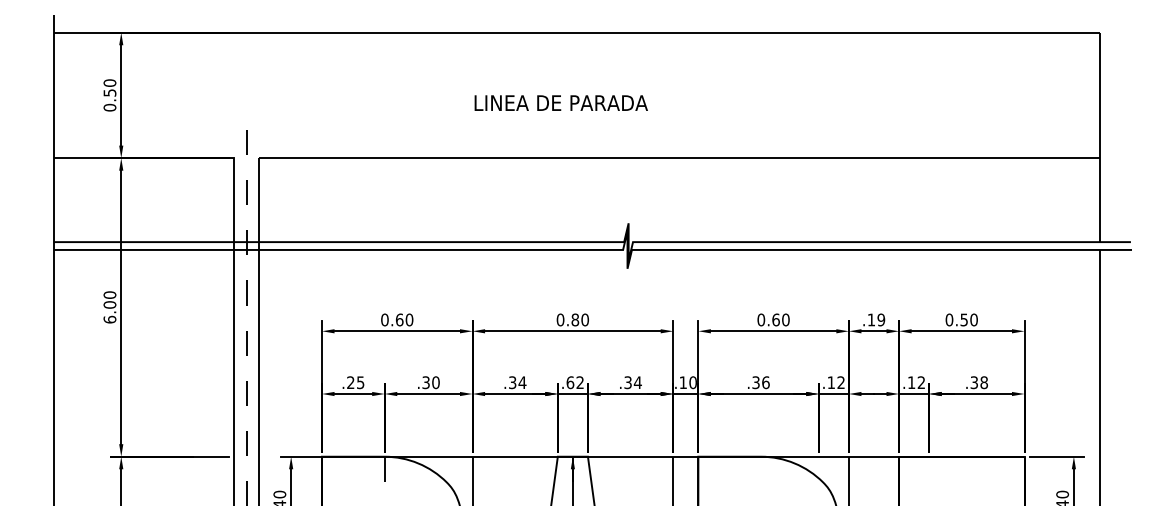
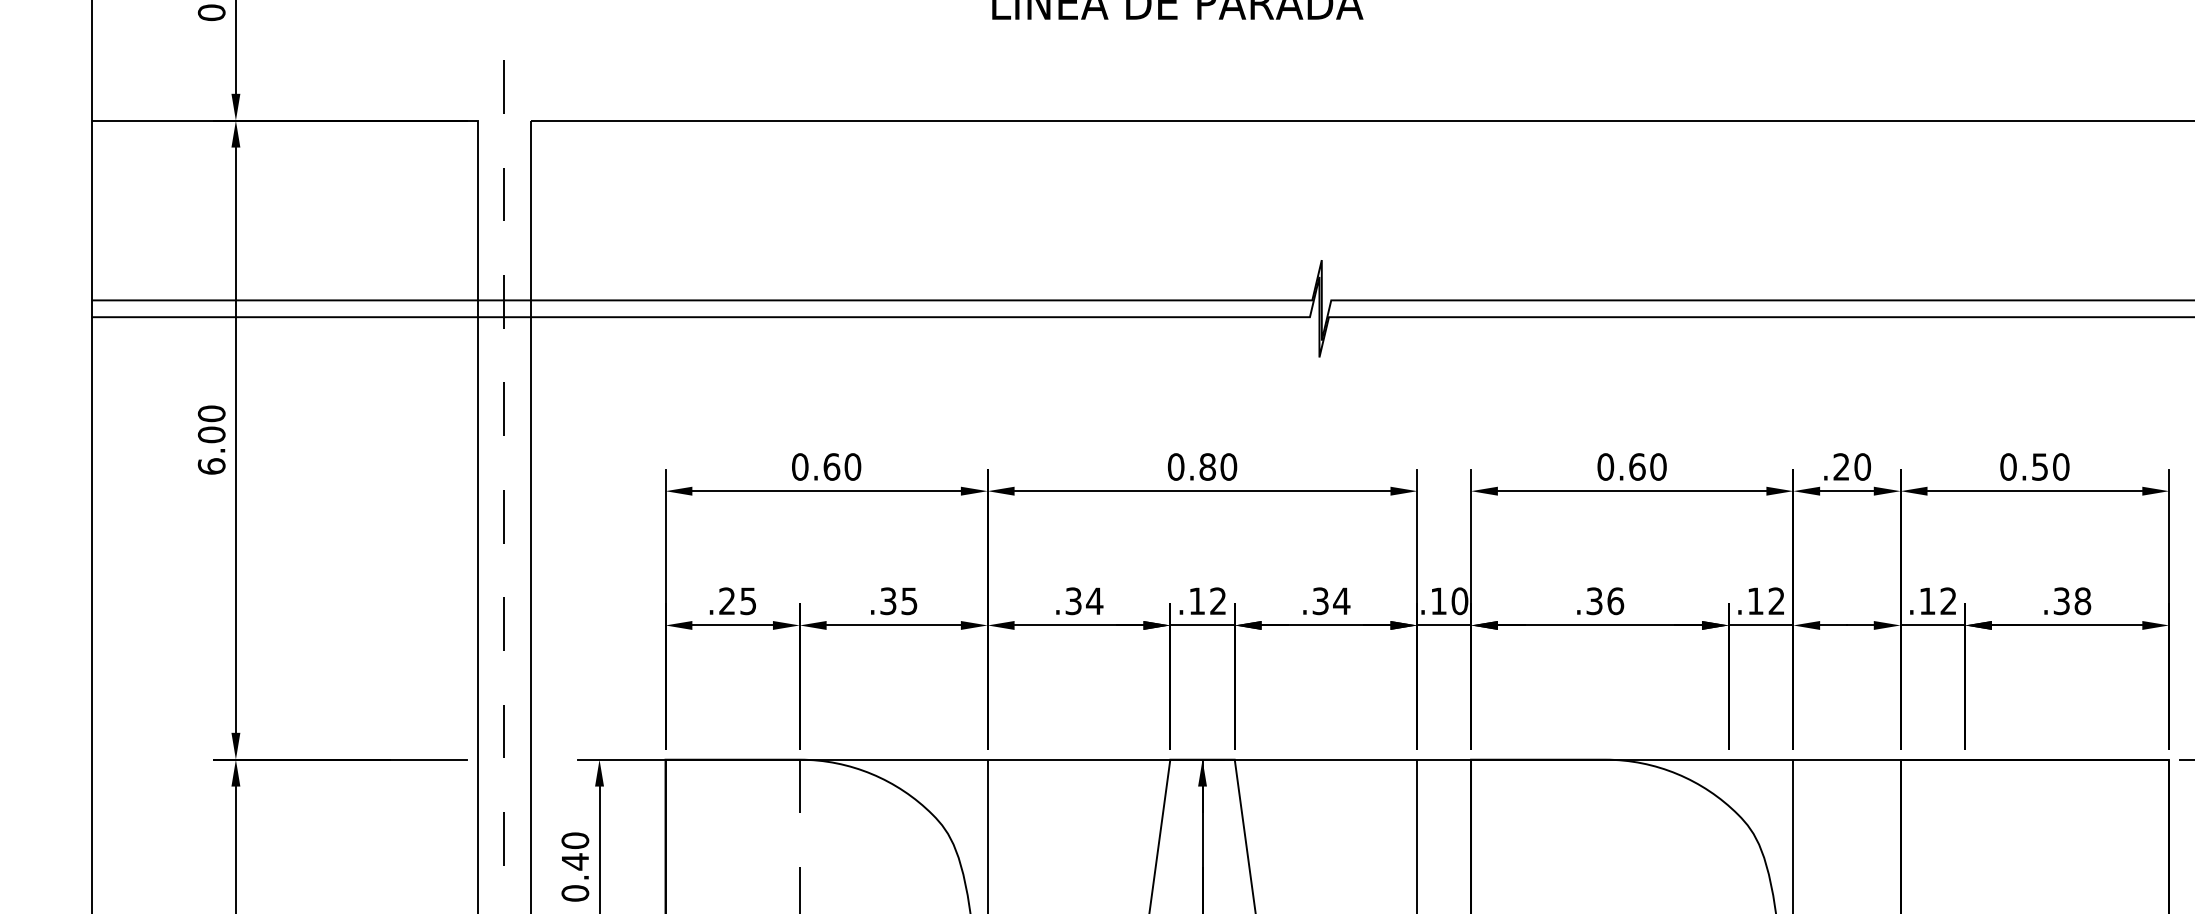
text: (875, 319) -> (1850, 465), .19 -> .20
text: (435, 382) -> (908, 600), .30 -> .35
text: (570, 382) -> (1197, 600), .62 -> .12

